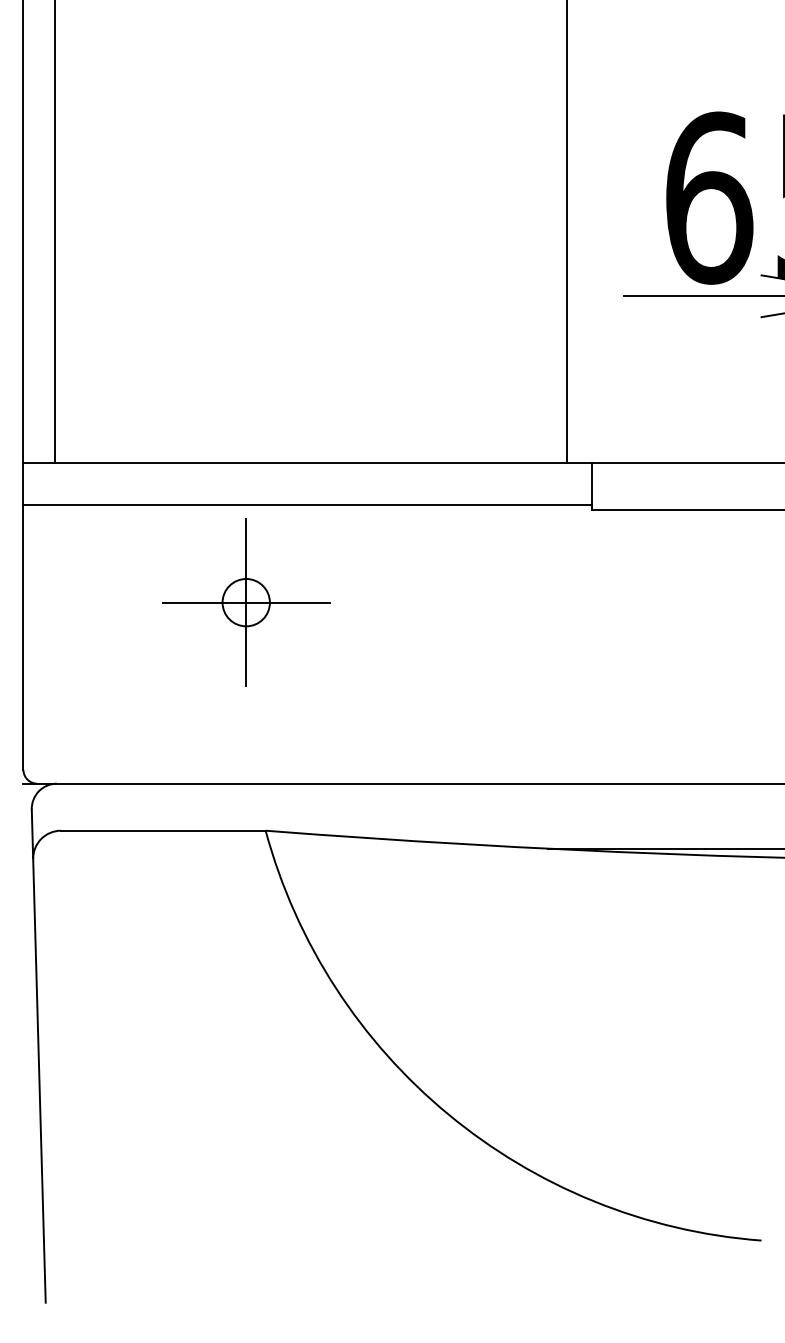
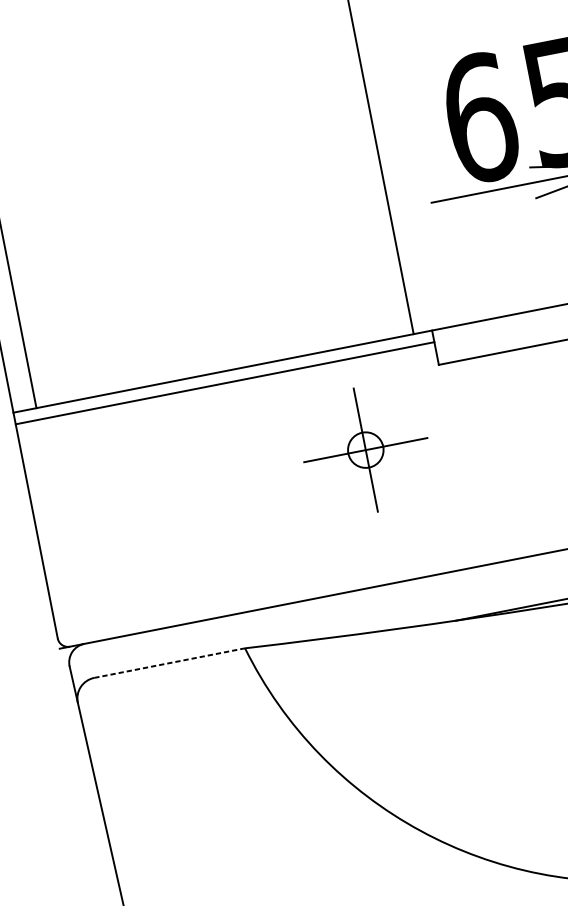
line: (307, 505) -> (225, 383), moved
part: (246, 602) -> (365, 449), moved
line: (163, 830) -> (169, 662), solid -> dashed

